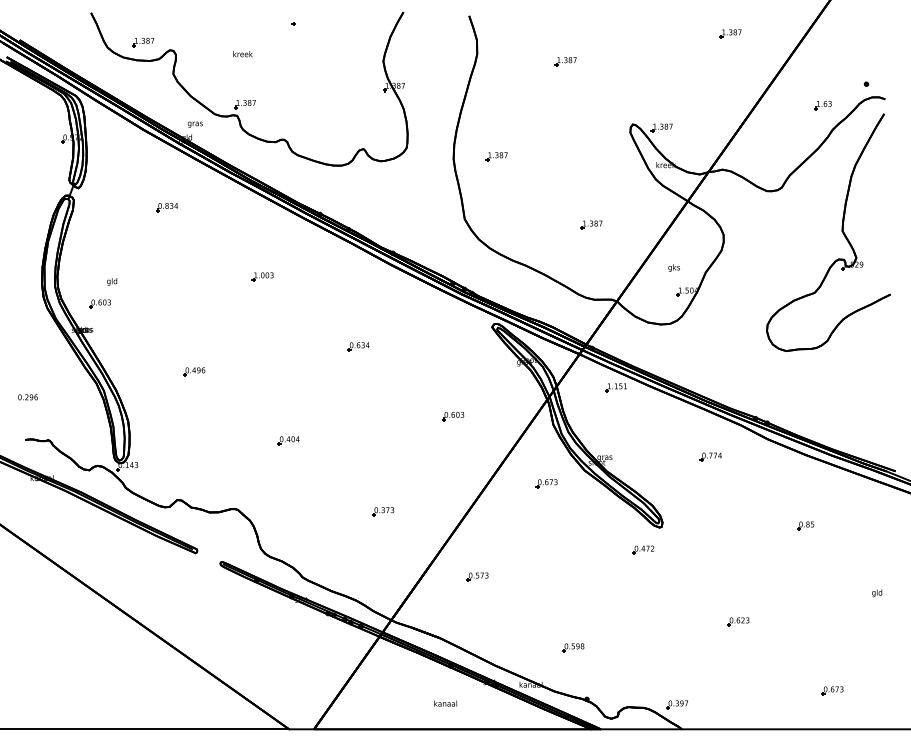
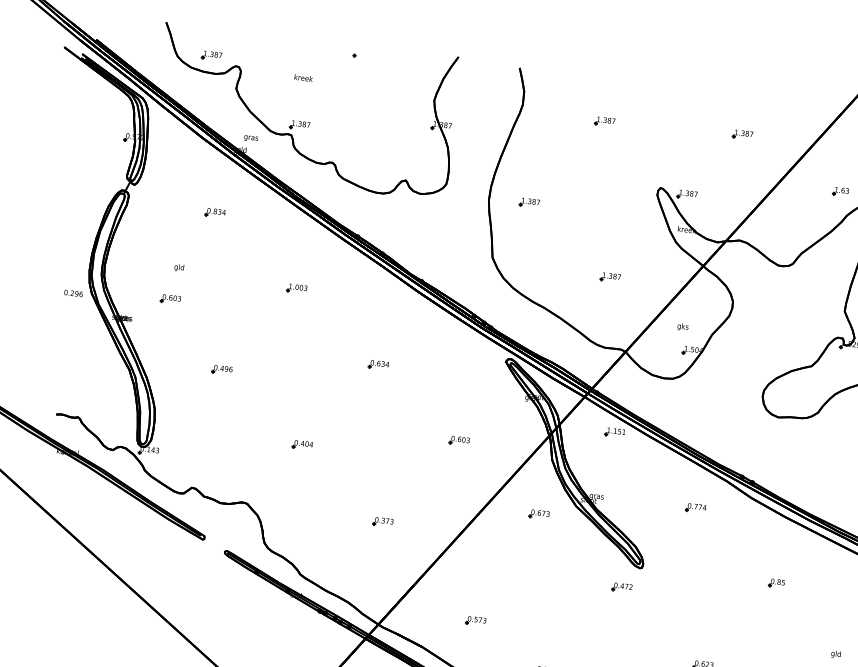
part: (730, 33) -> (742, 134), moved
text: (112, 281) -> (179, 267), moved
part: (99, 303) -> (170, 298), moved
text: (27, 397) -> (73, 293), moved
part: (477, 576) -> (475, 620), moved

